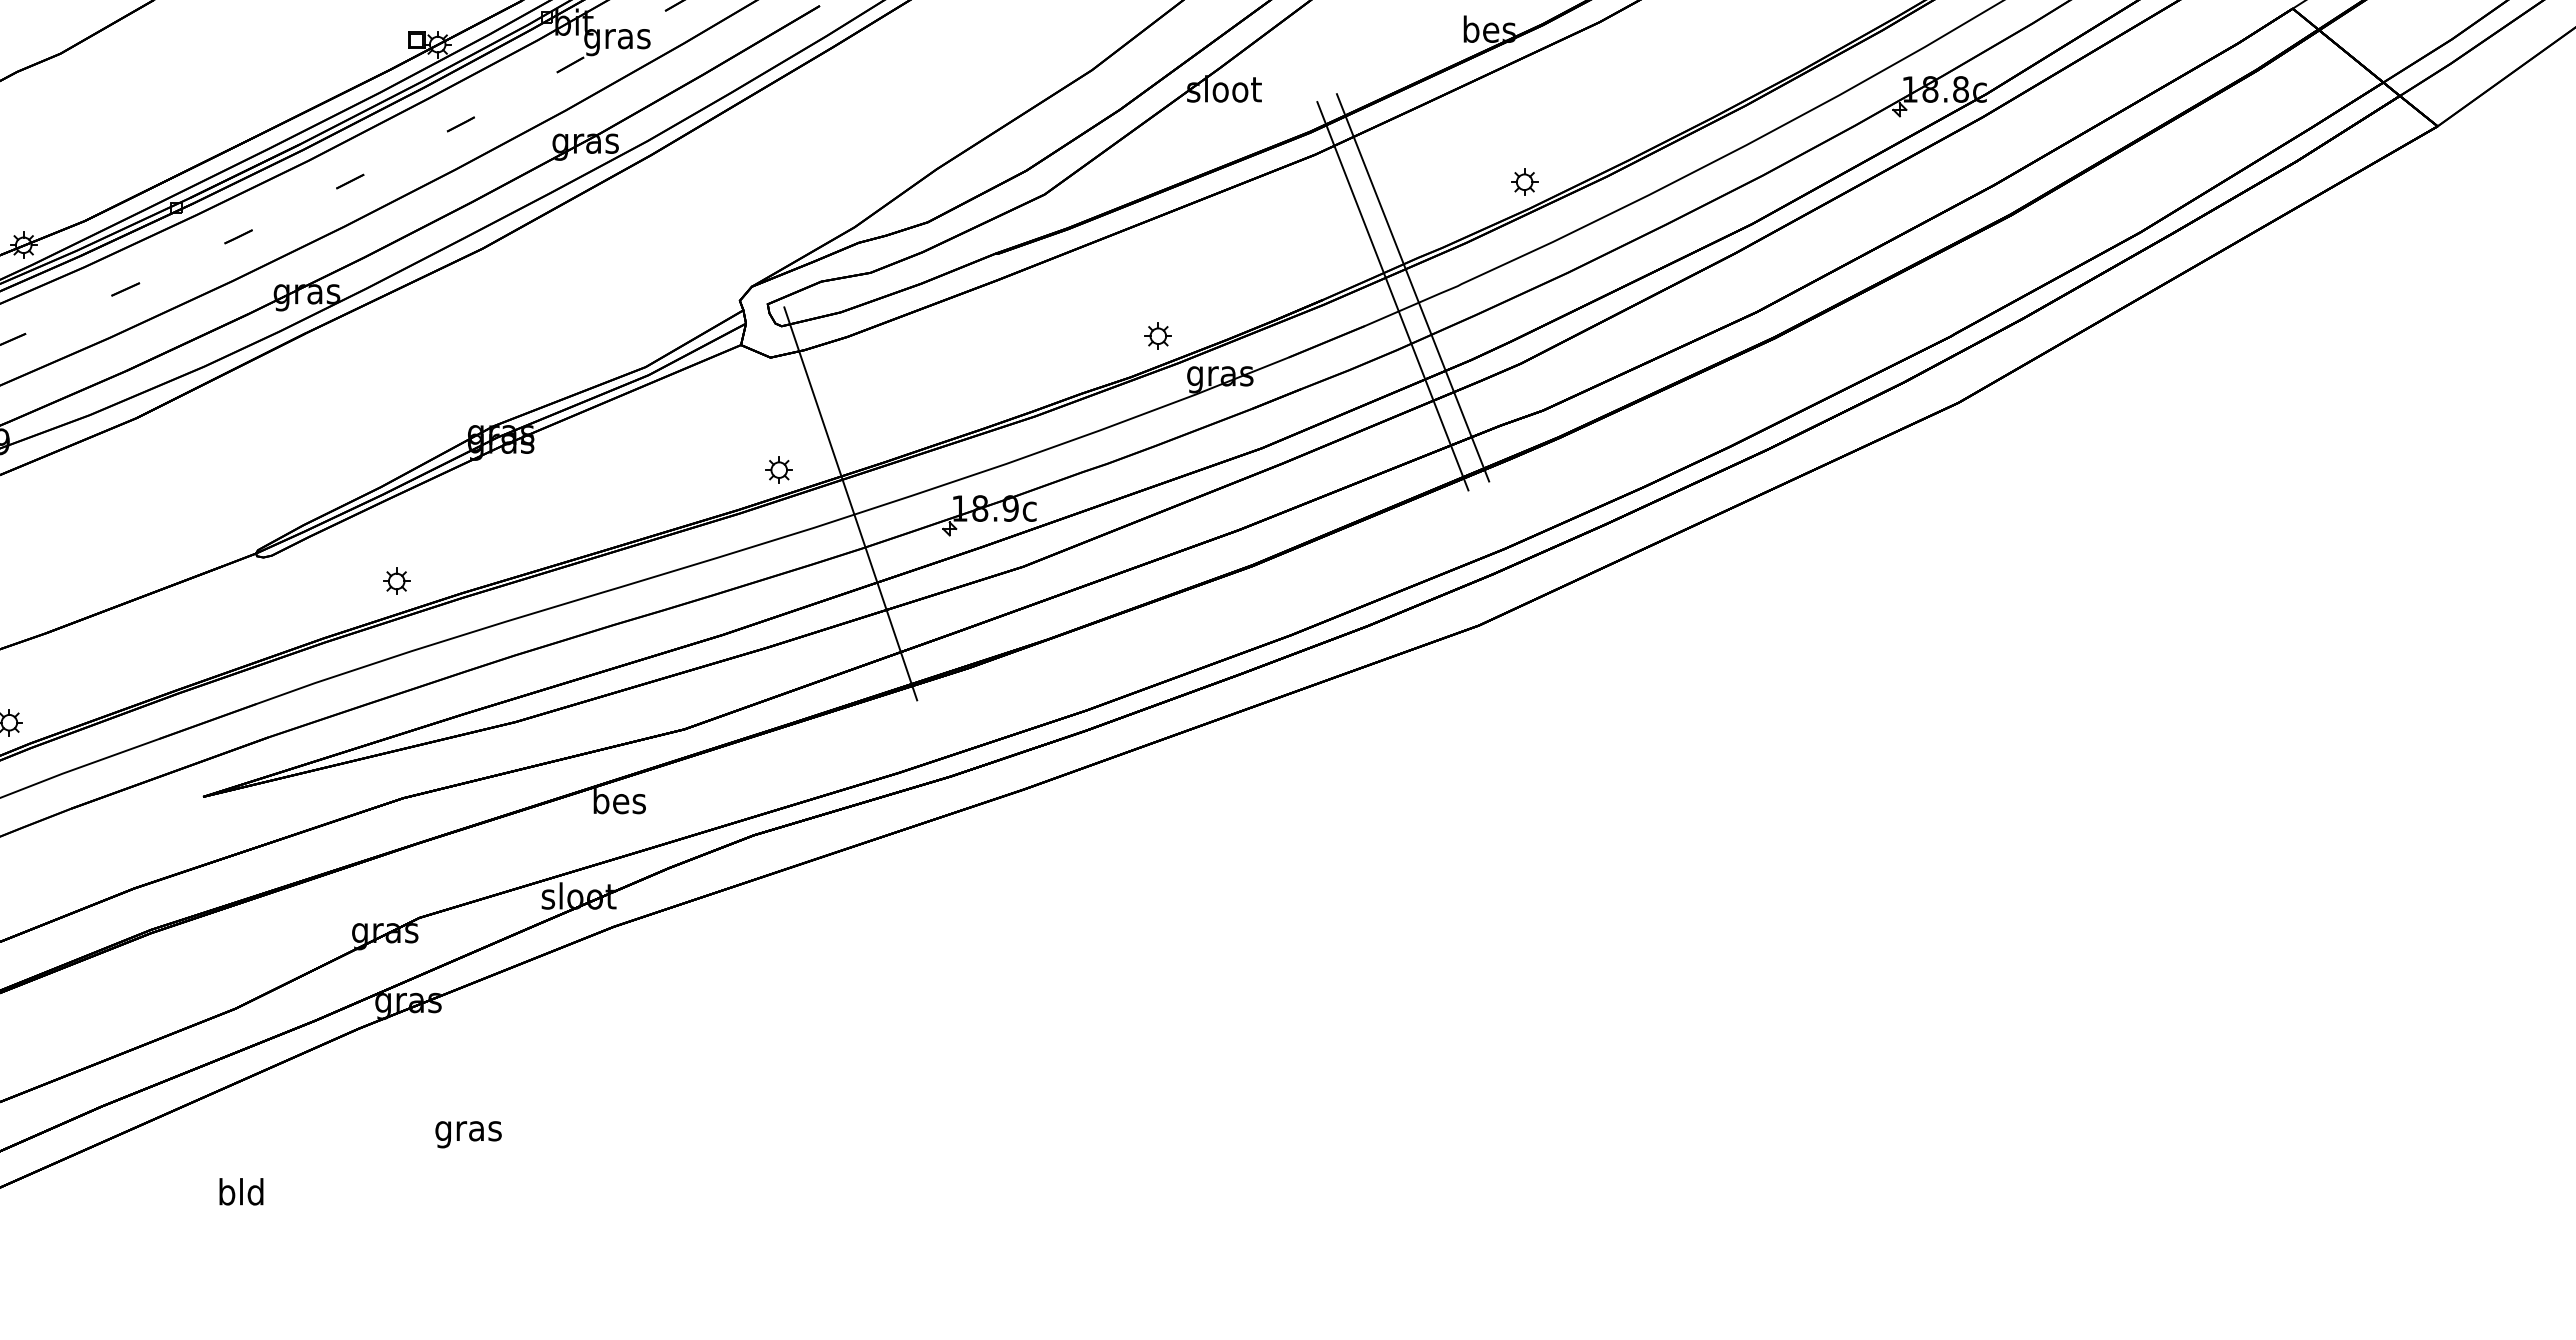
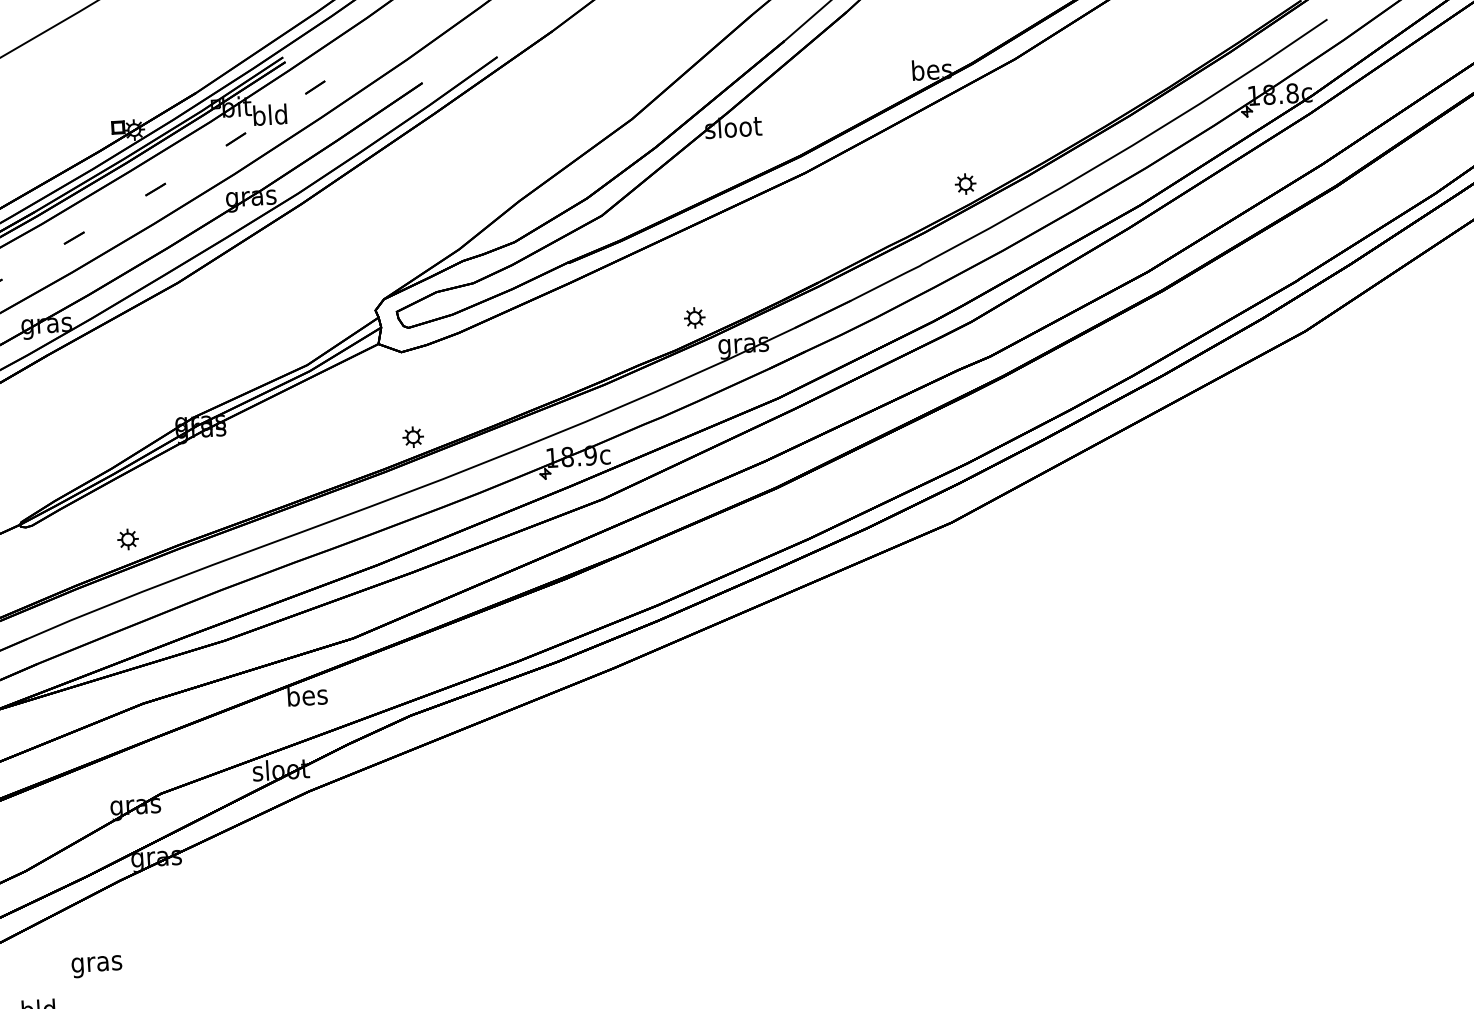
text: (617, 38) -> (270, 117), gras -> bld
line: (1412, 287) -> (885, 269), removed
line: (1392, 296) -> (870, 276), removed
line: (850, 503) -> (468, 459), removed
text: (468, 1134) -> (96, 966), moved

